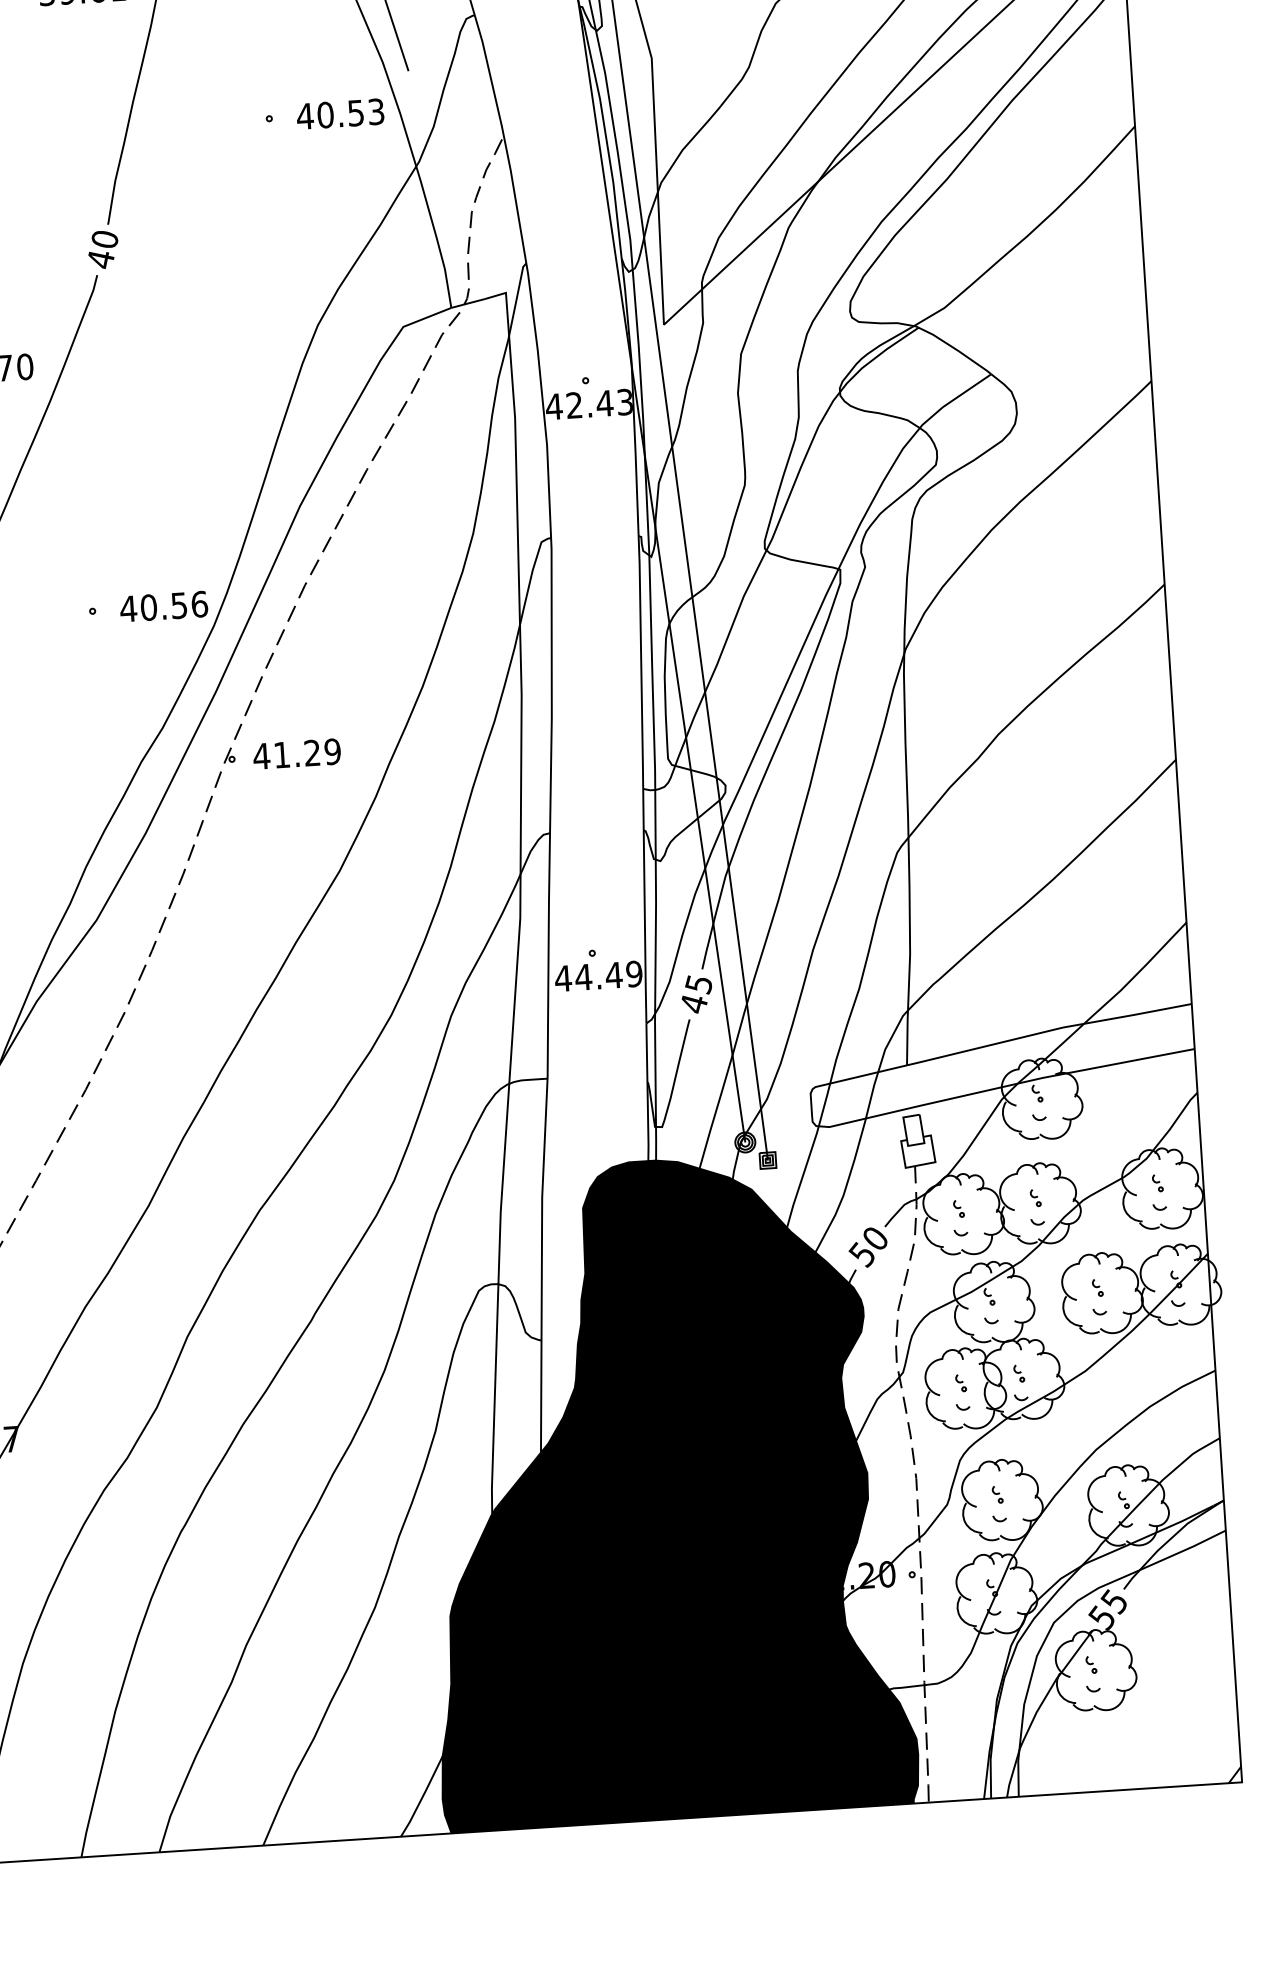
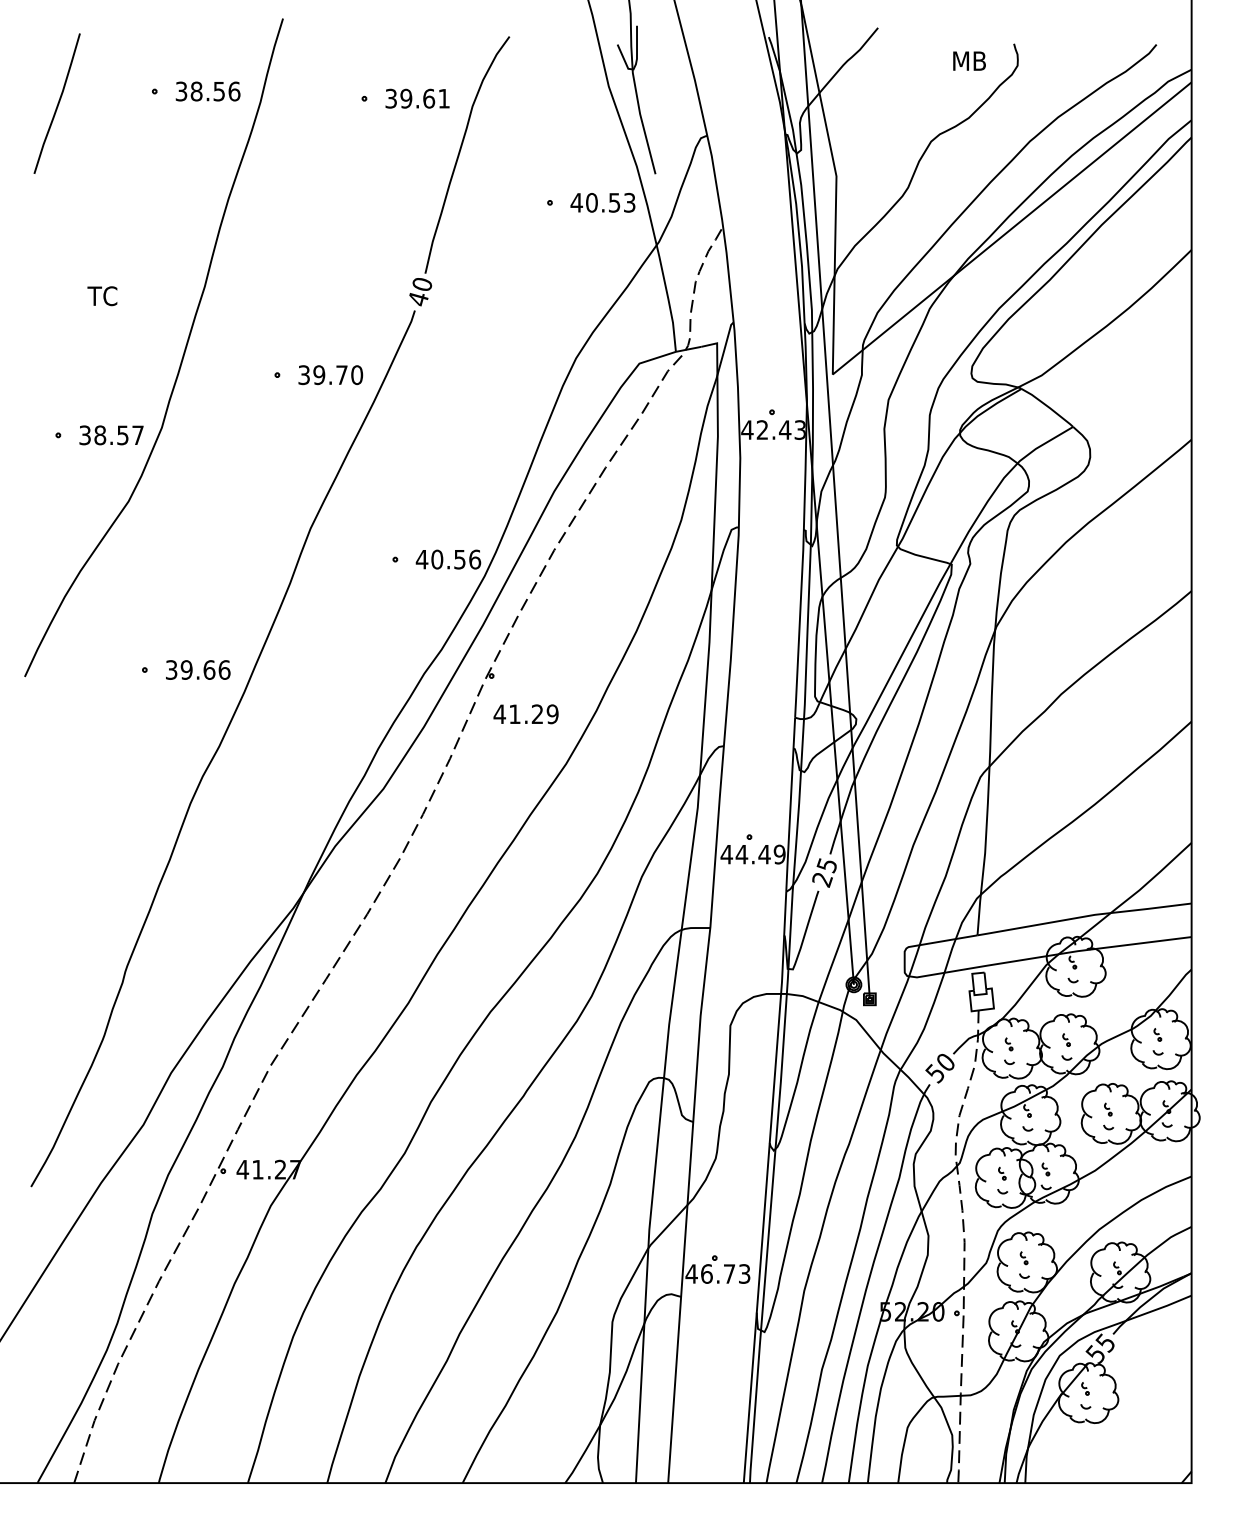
text: (296, 754) -> (525, 714), moved
text: (694, 1005) -> (822, 880), 45 -> 25
fill: (660, 1490) -> (774, 1238), removed

